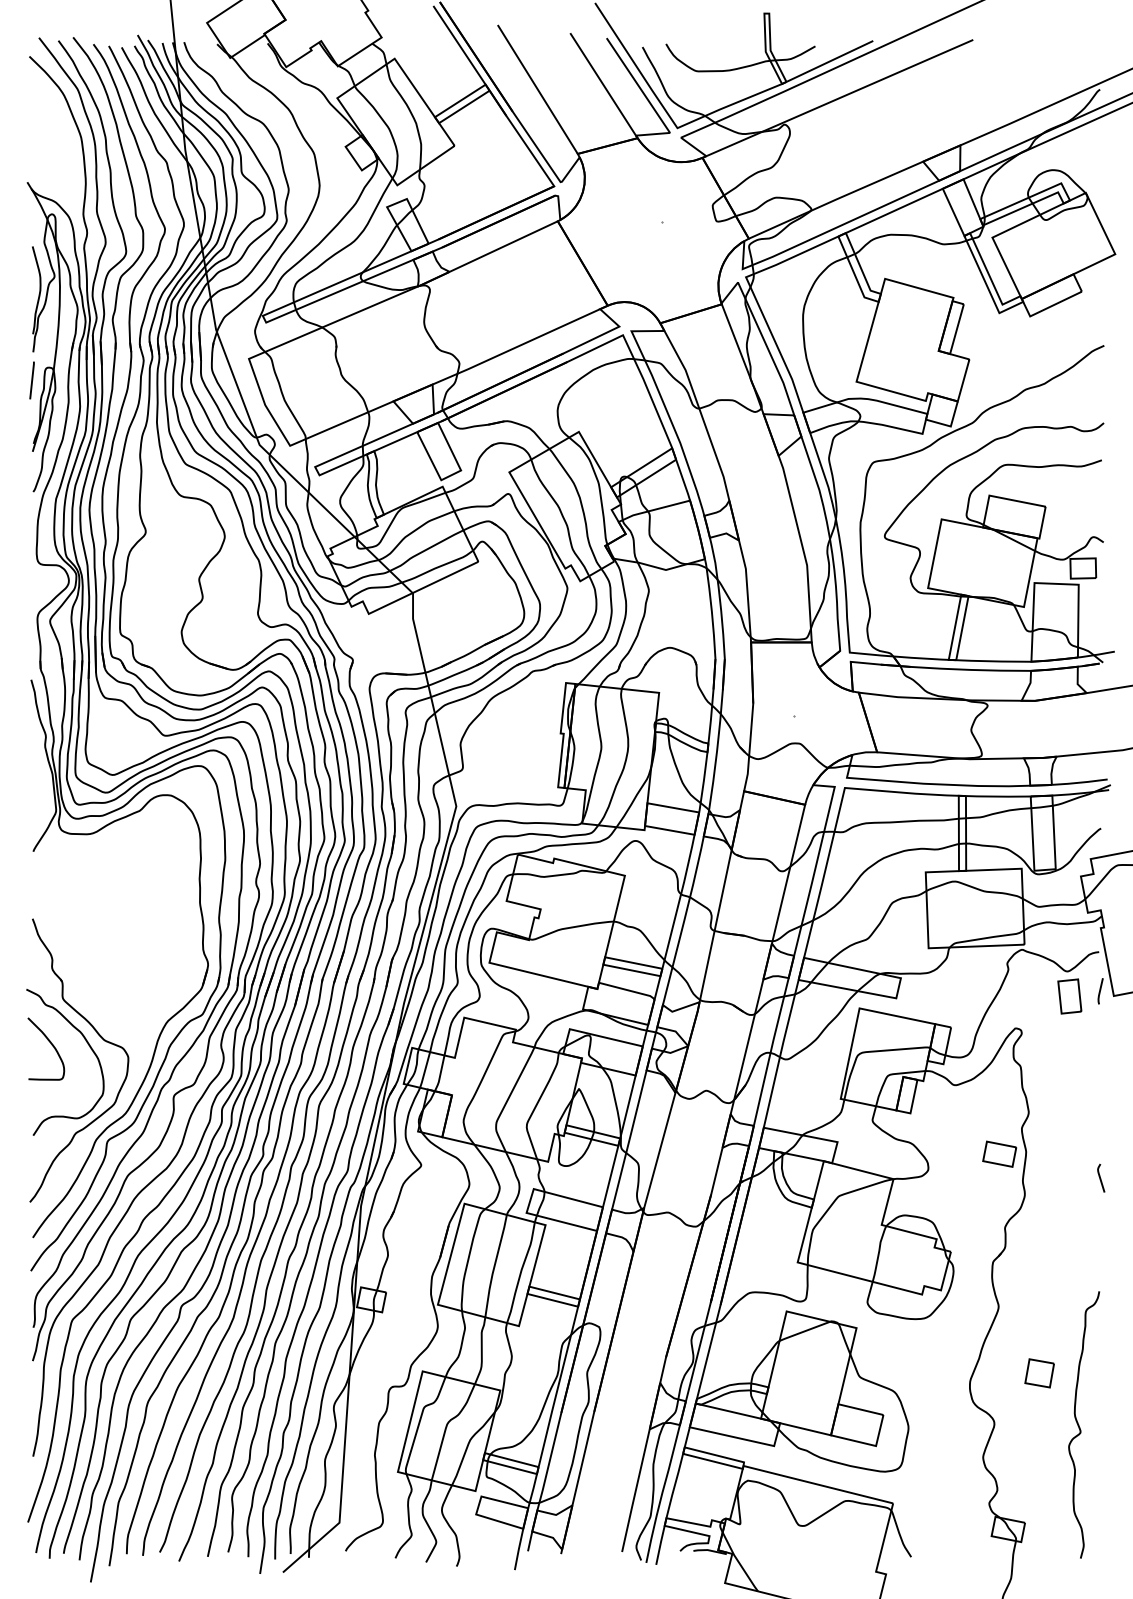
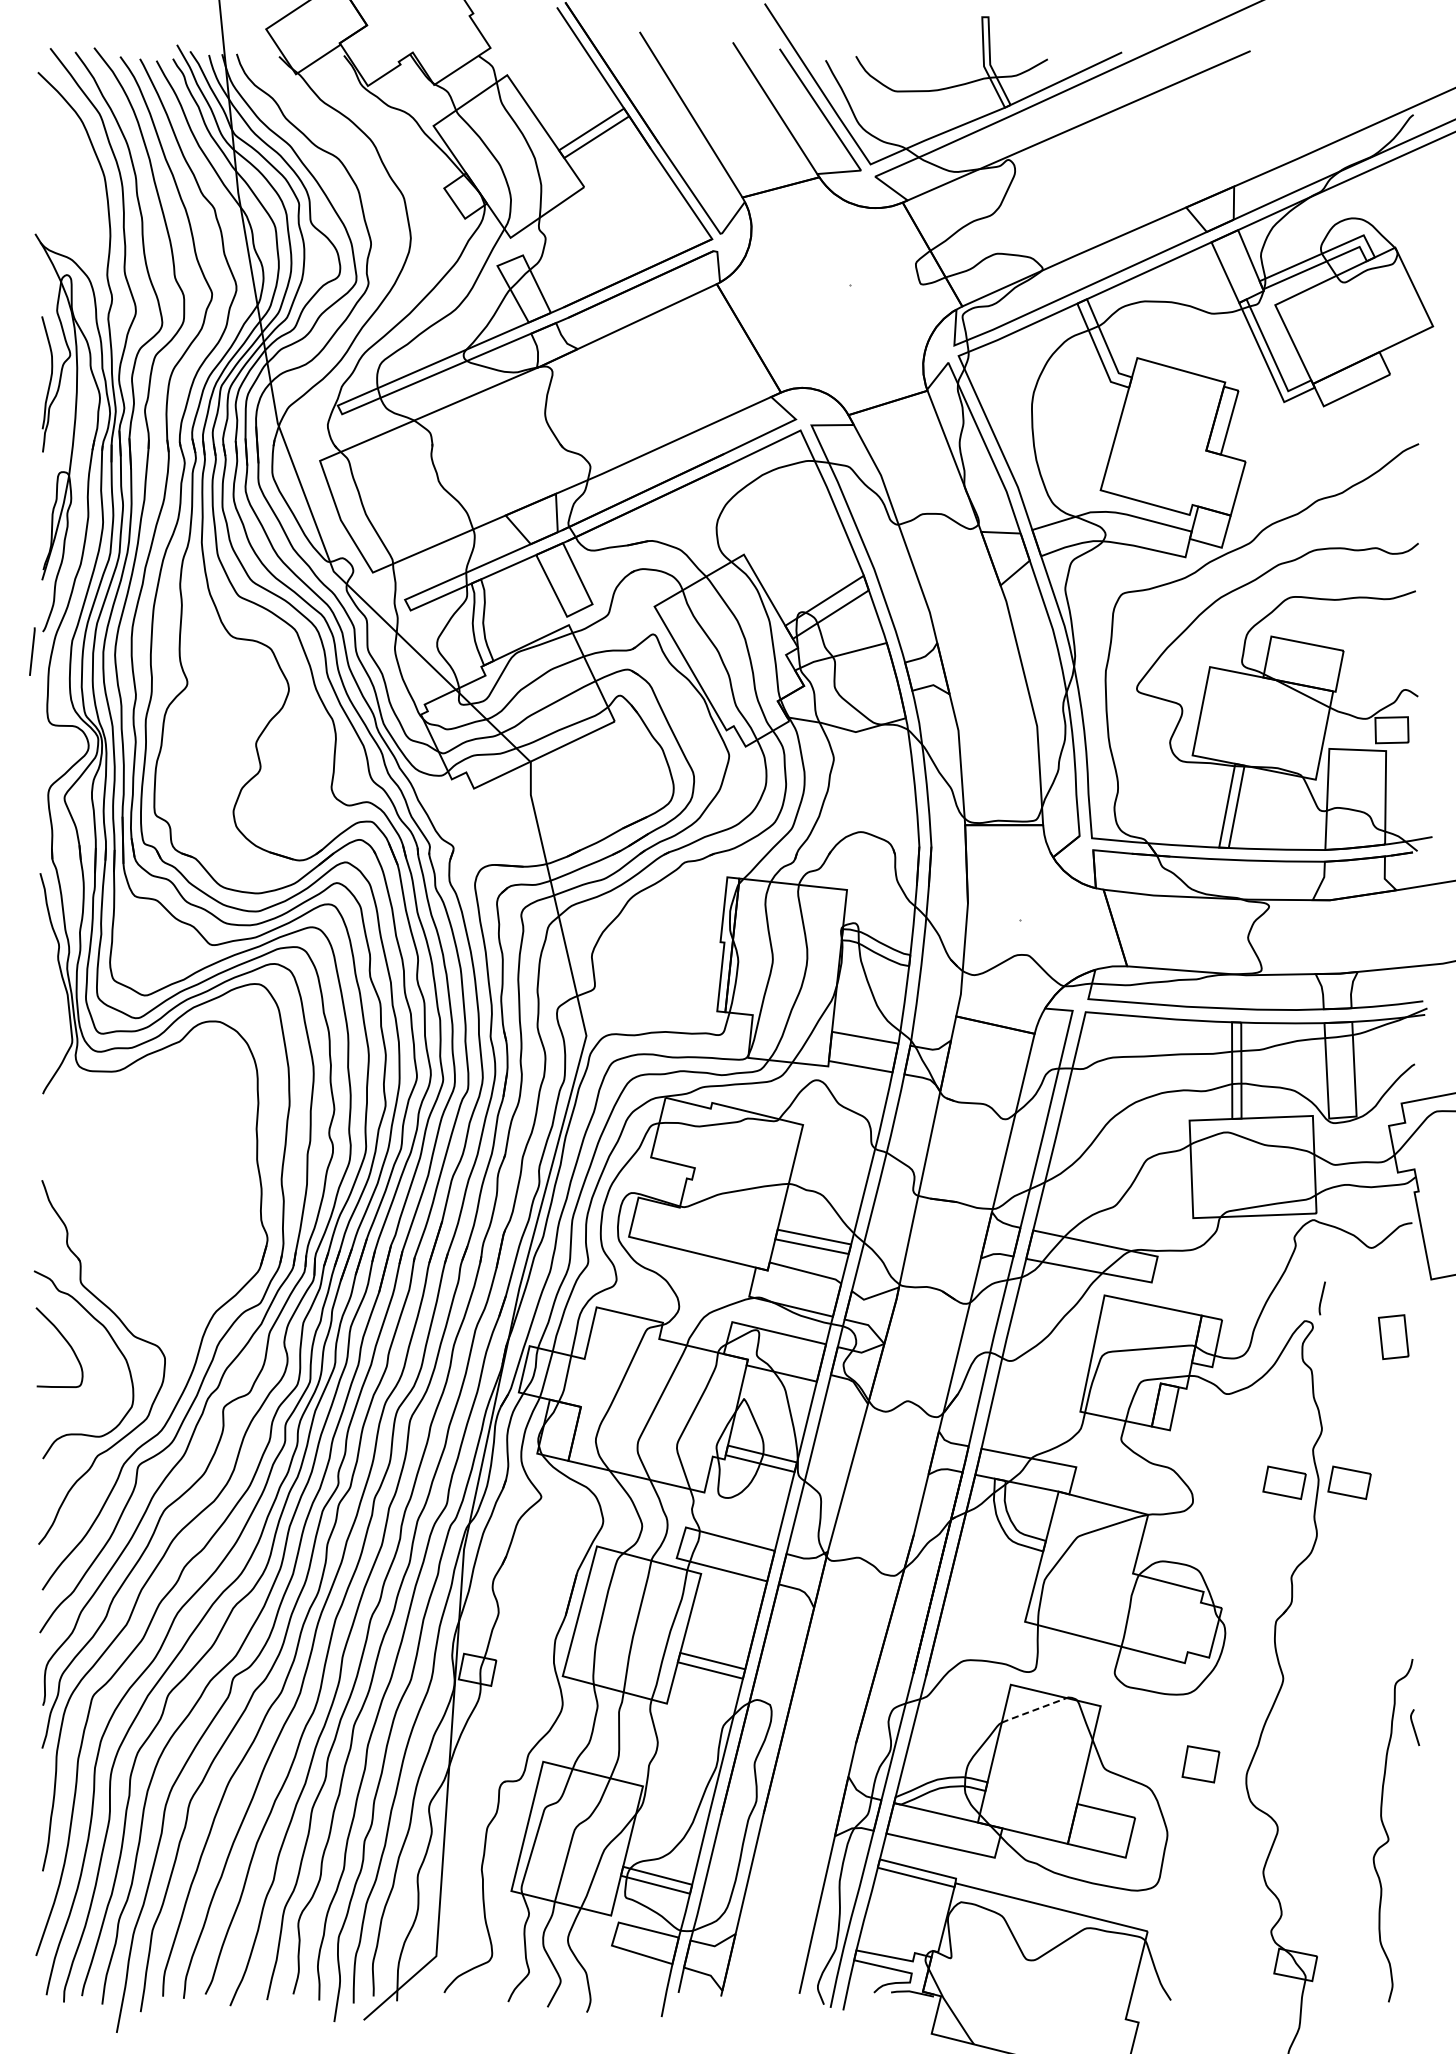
line: (32, 380) -> (32, 651), moved
line: (1100, 991) -> (1321, 1298), moved
part: (1069, 996) -> (1393, 1337), moved
part: (1050, 1154) -> (1349, 1482), added
curve: (1100, 1178) -> (1414, 1727), moved
line: (805, 1331) -> (1034, 1710), solid -> dashed
part: (1039, 1373) -> (1200, 1764), moved

